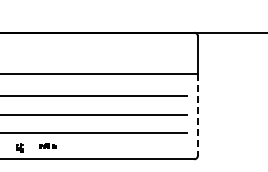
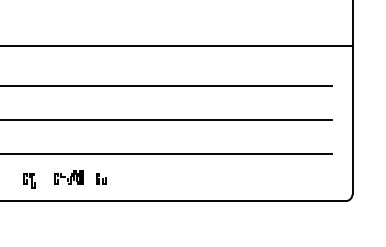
line: (197, 114) -> (351, 119), dashed -> solid
part: (47, 145) -> (79, 176), size x1.67

